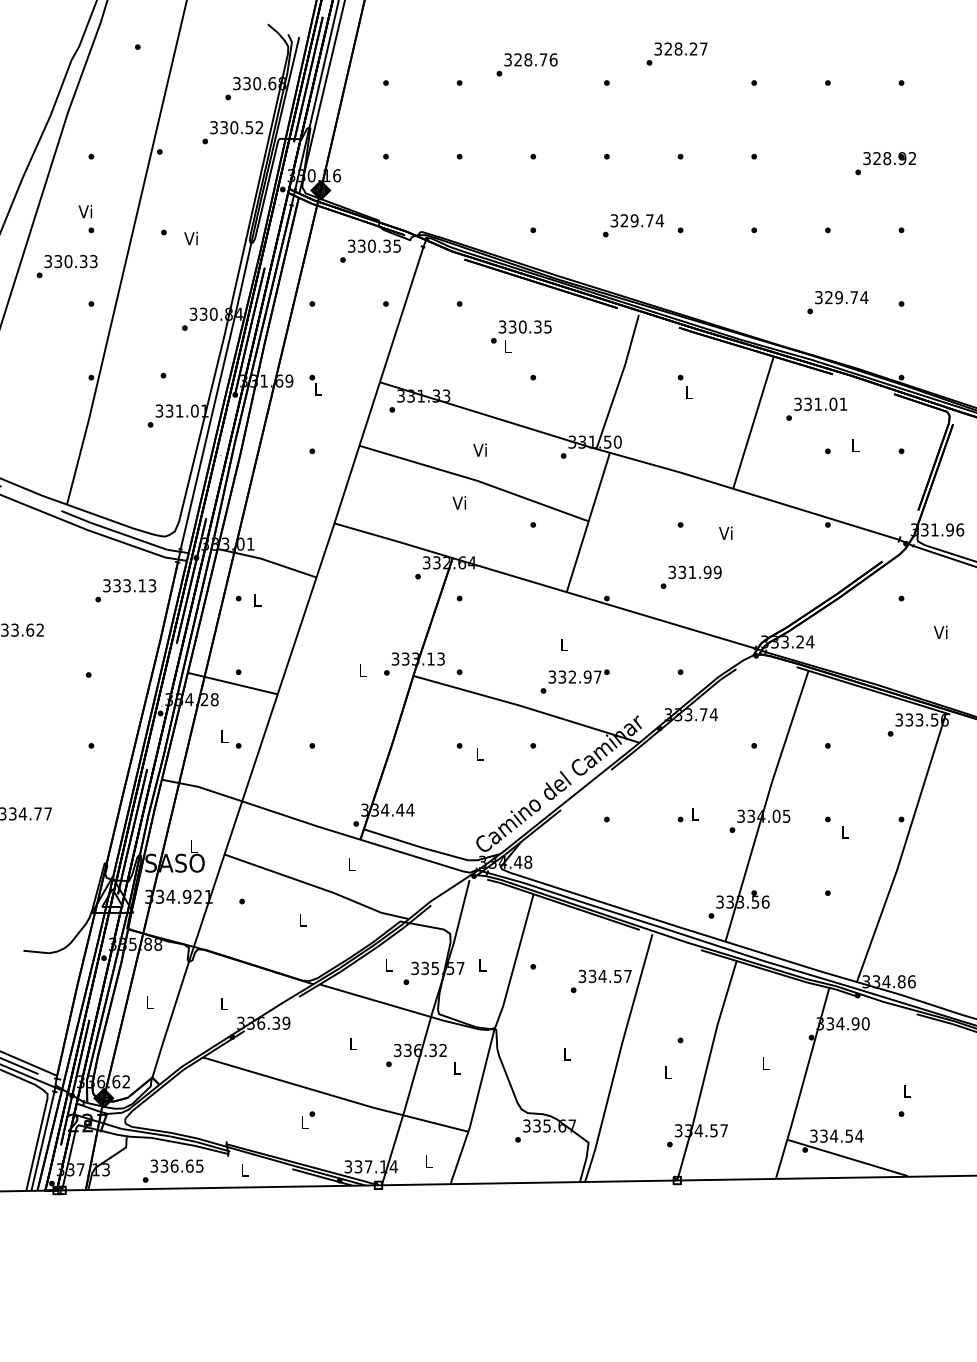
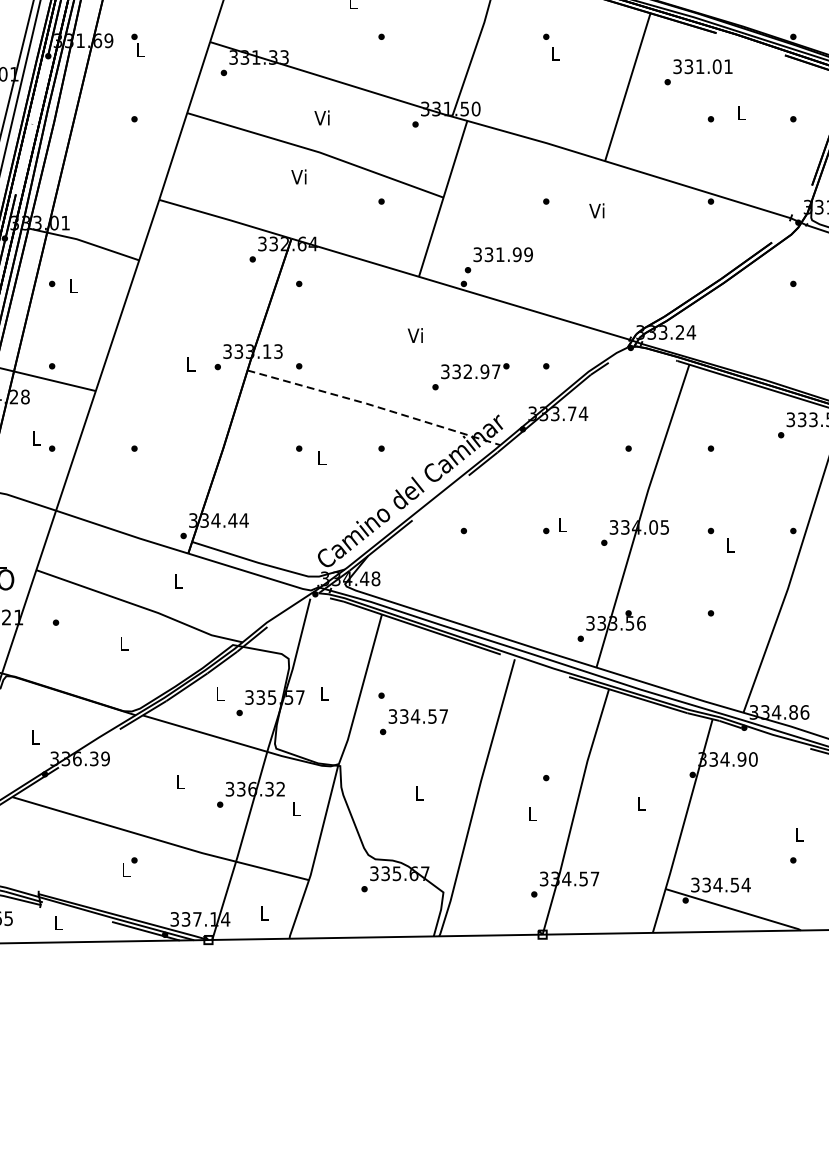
text: (690, 576) -> (498, 259), moved
text: (563, 644) -> (415, 335), L -> Vi
text: (574, 681) -> (470, 376), moved
line: (526, 707) -> (373, 405), solid -> dashed
text: (600, 980) -> (413, 721), moved

